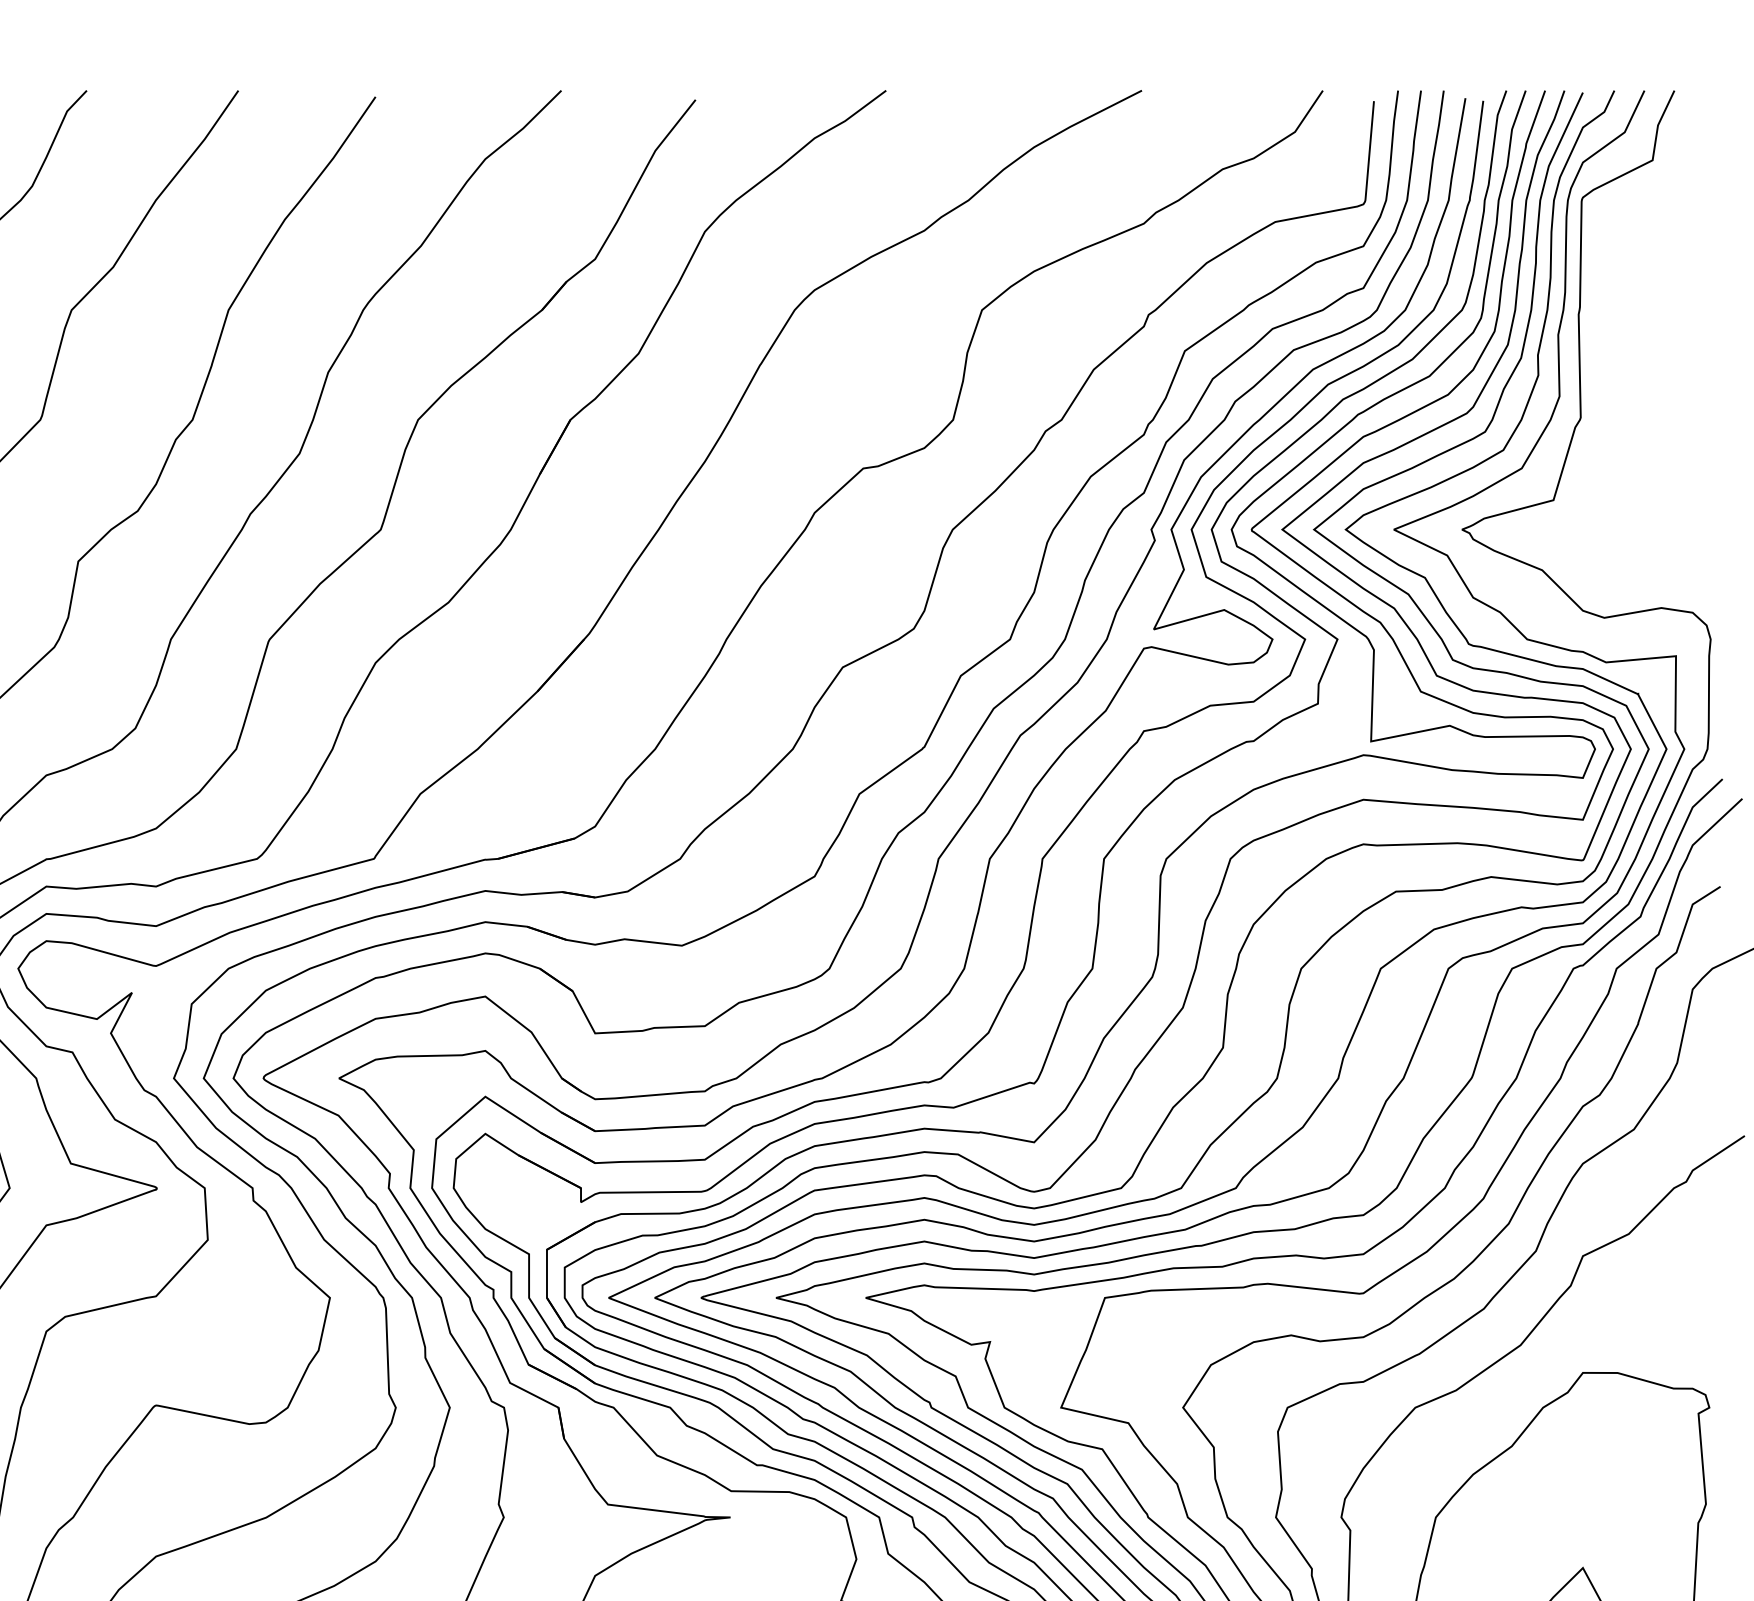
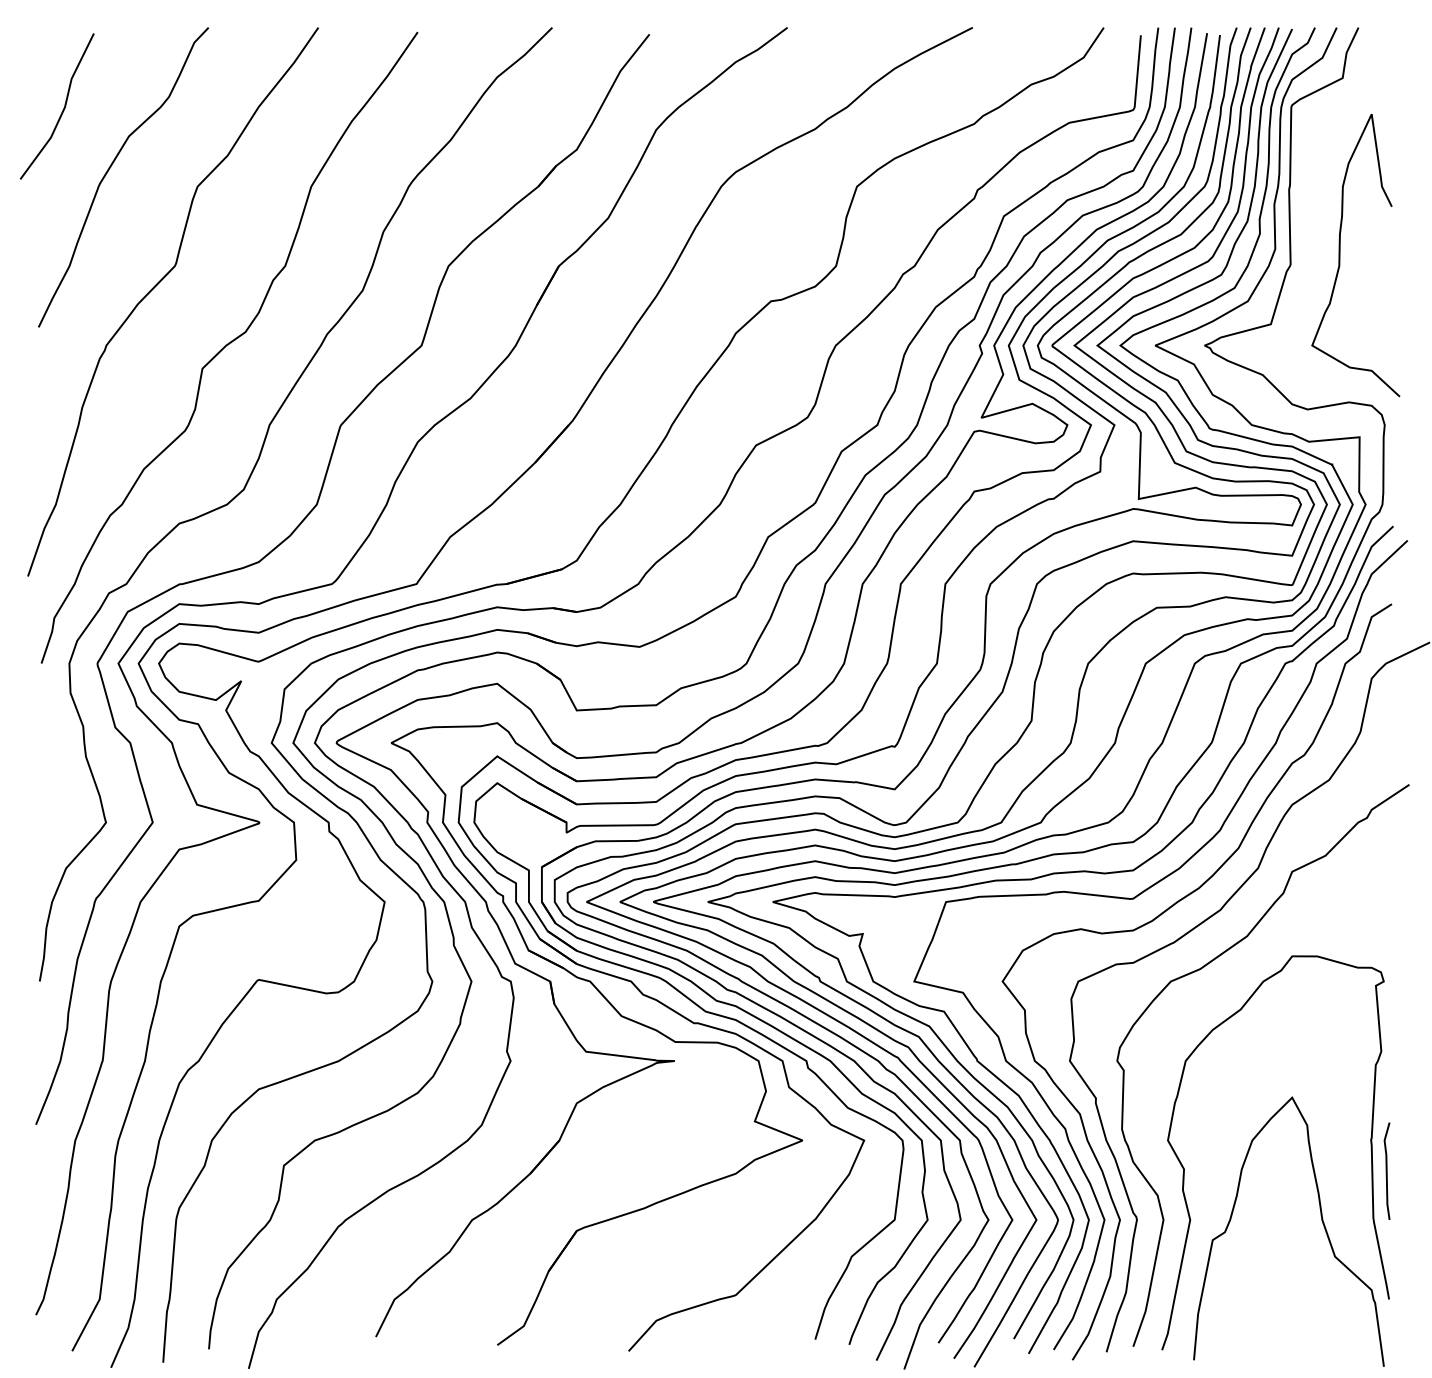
curve: (1649, 405) -> (1340, 255), added

